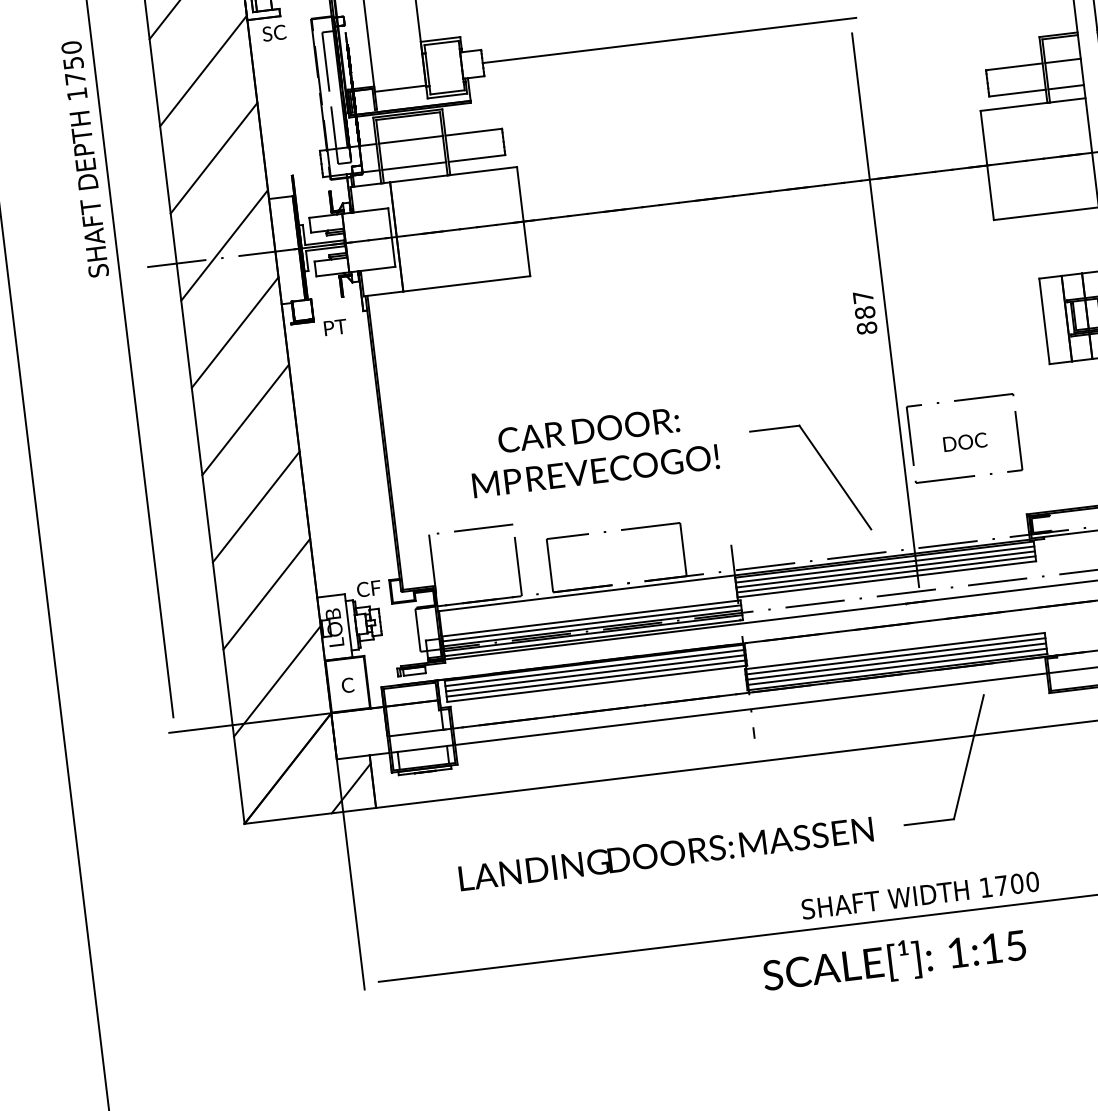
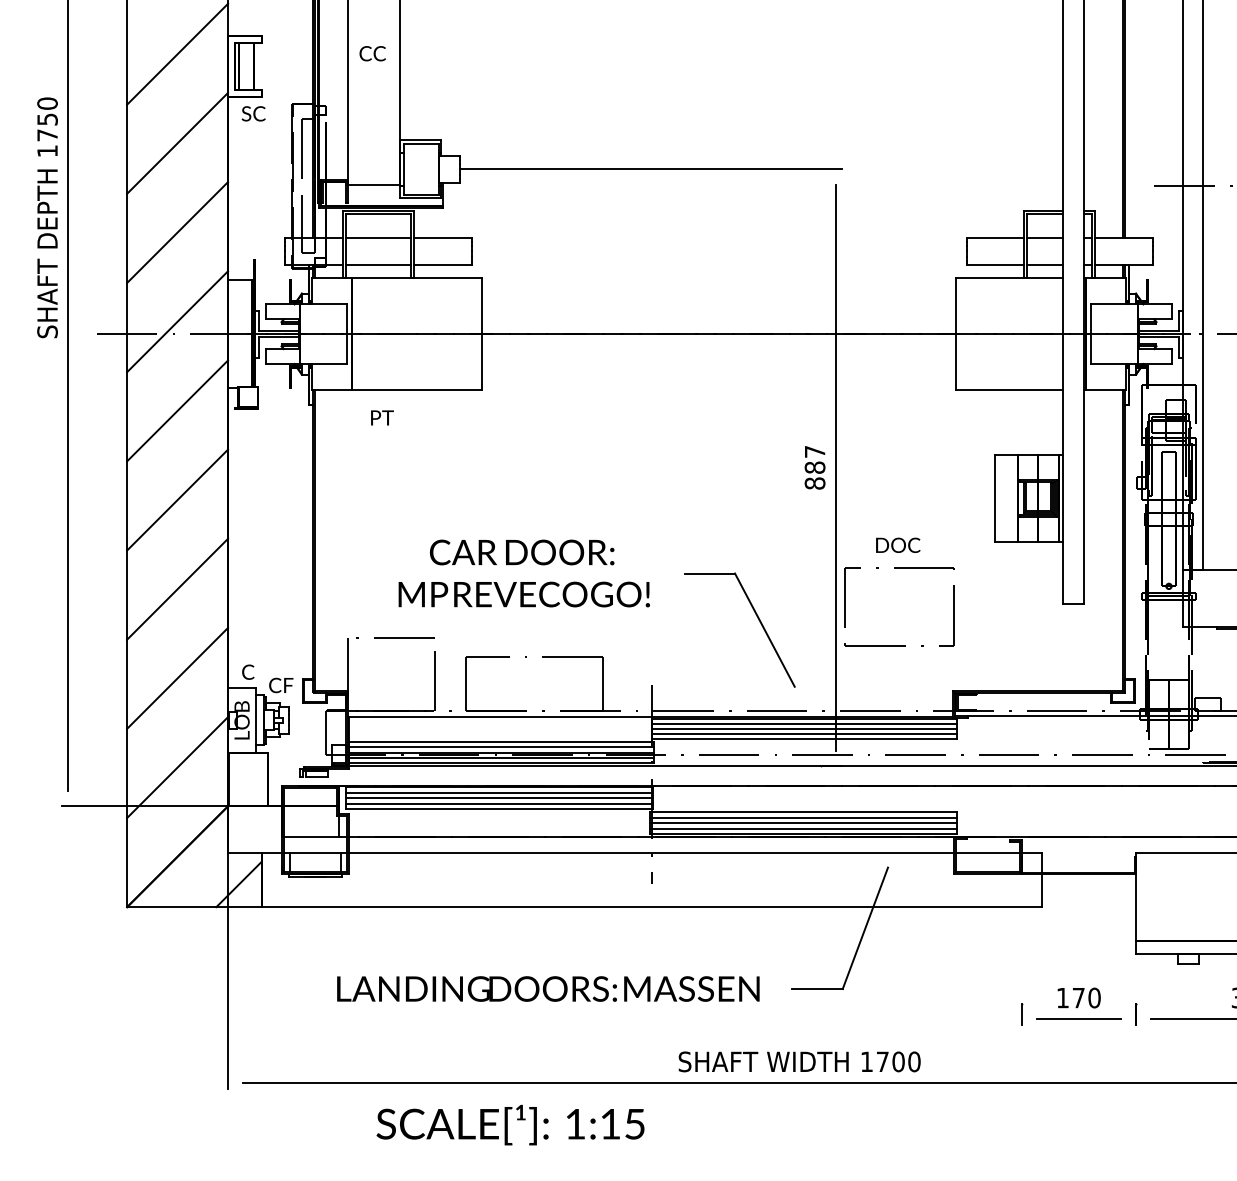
text: (335, 327) -> (382, 417), moved
text: (965, 441) -> (898, 544), moved
text: (348, 684) -> (248, 671), moved
text: (894, 960) -> (510, 1124), moved

